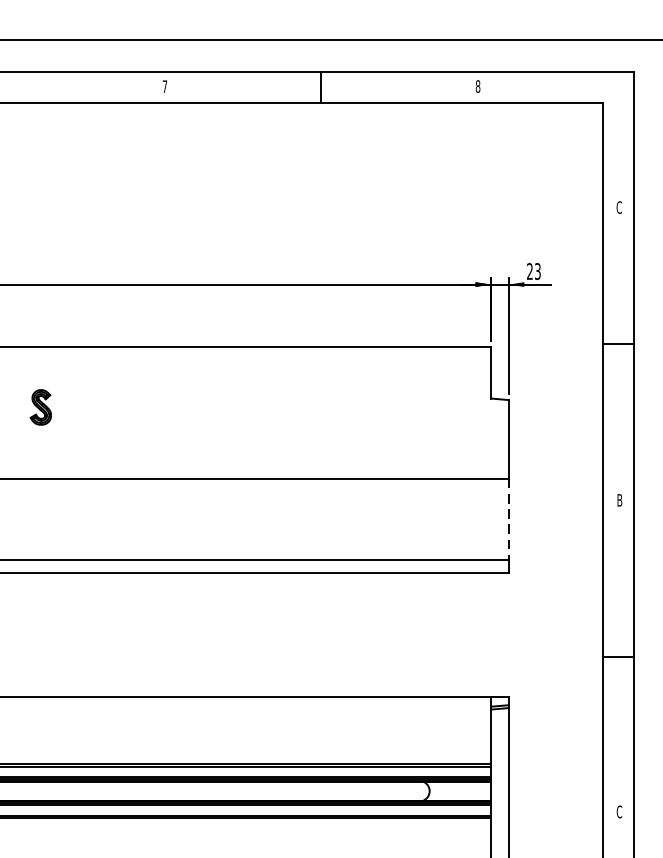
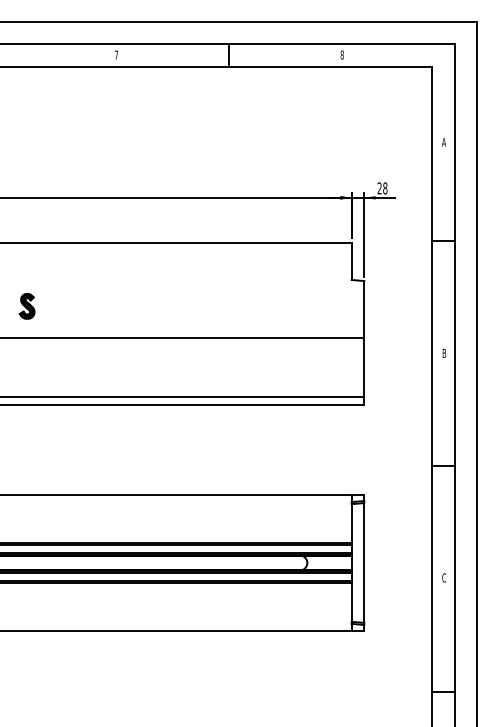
text: (619, 206) -> (444, 141), C -> A
text: (538, 271) -> (385, 188), 23 -> 28
part: (40, 407) -> (26, 306), moved
line: (508, 519) -> (364, 367), dashed -> solid

